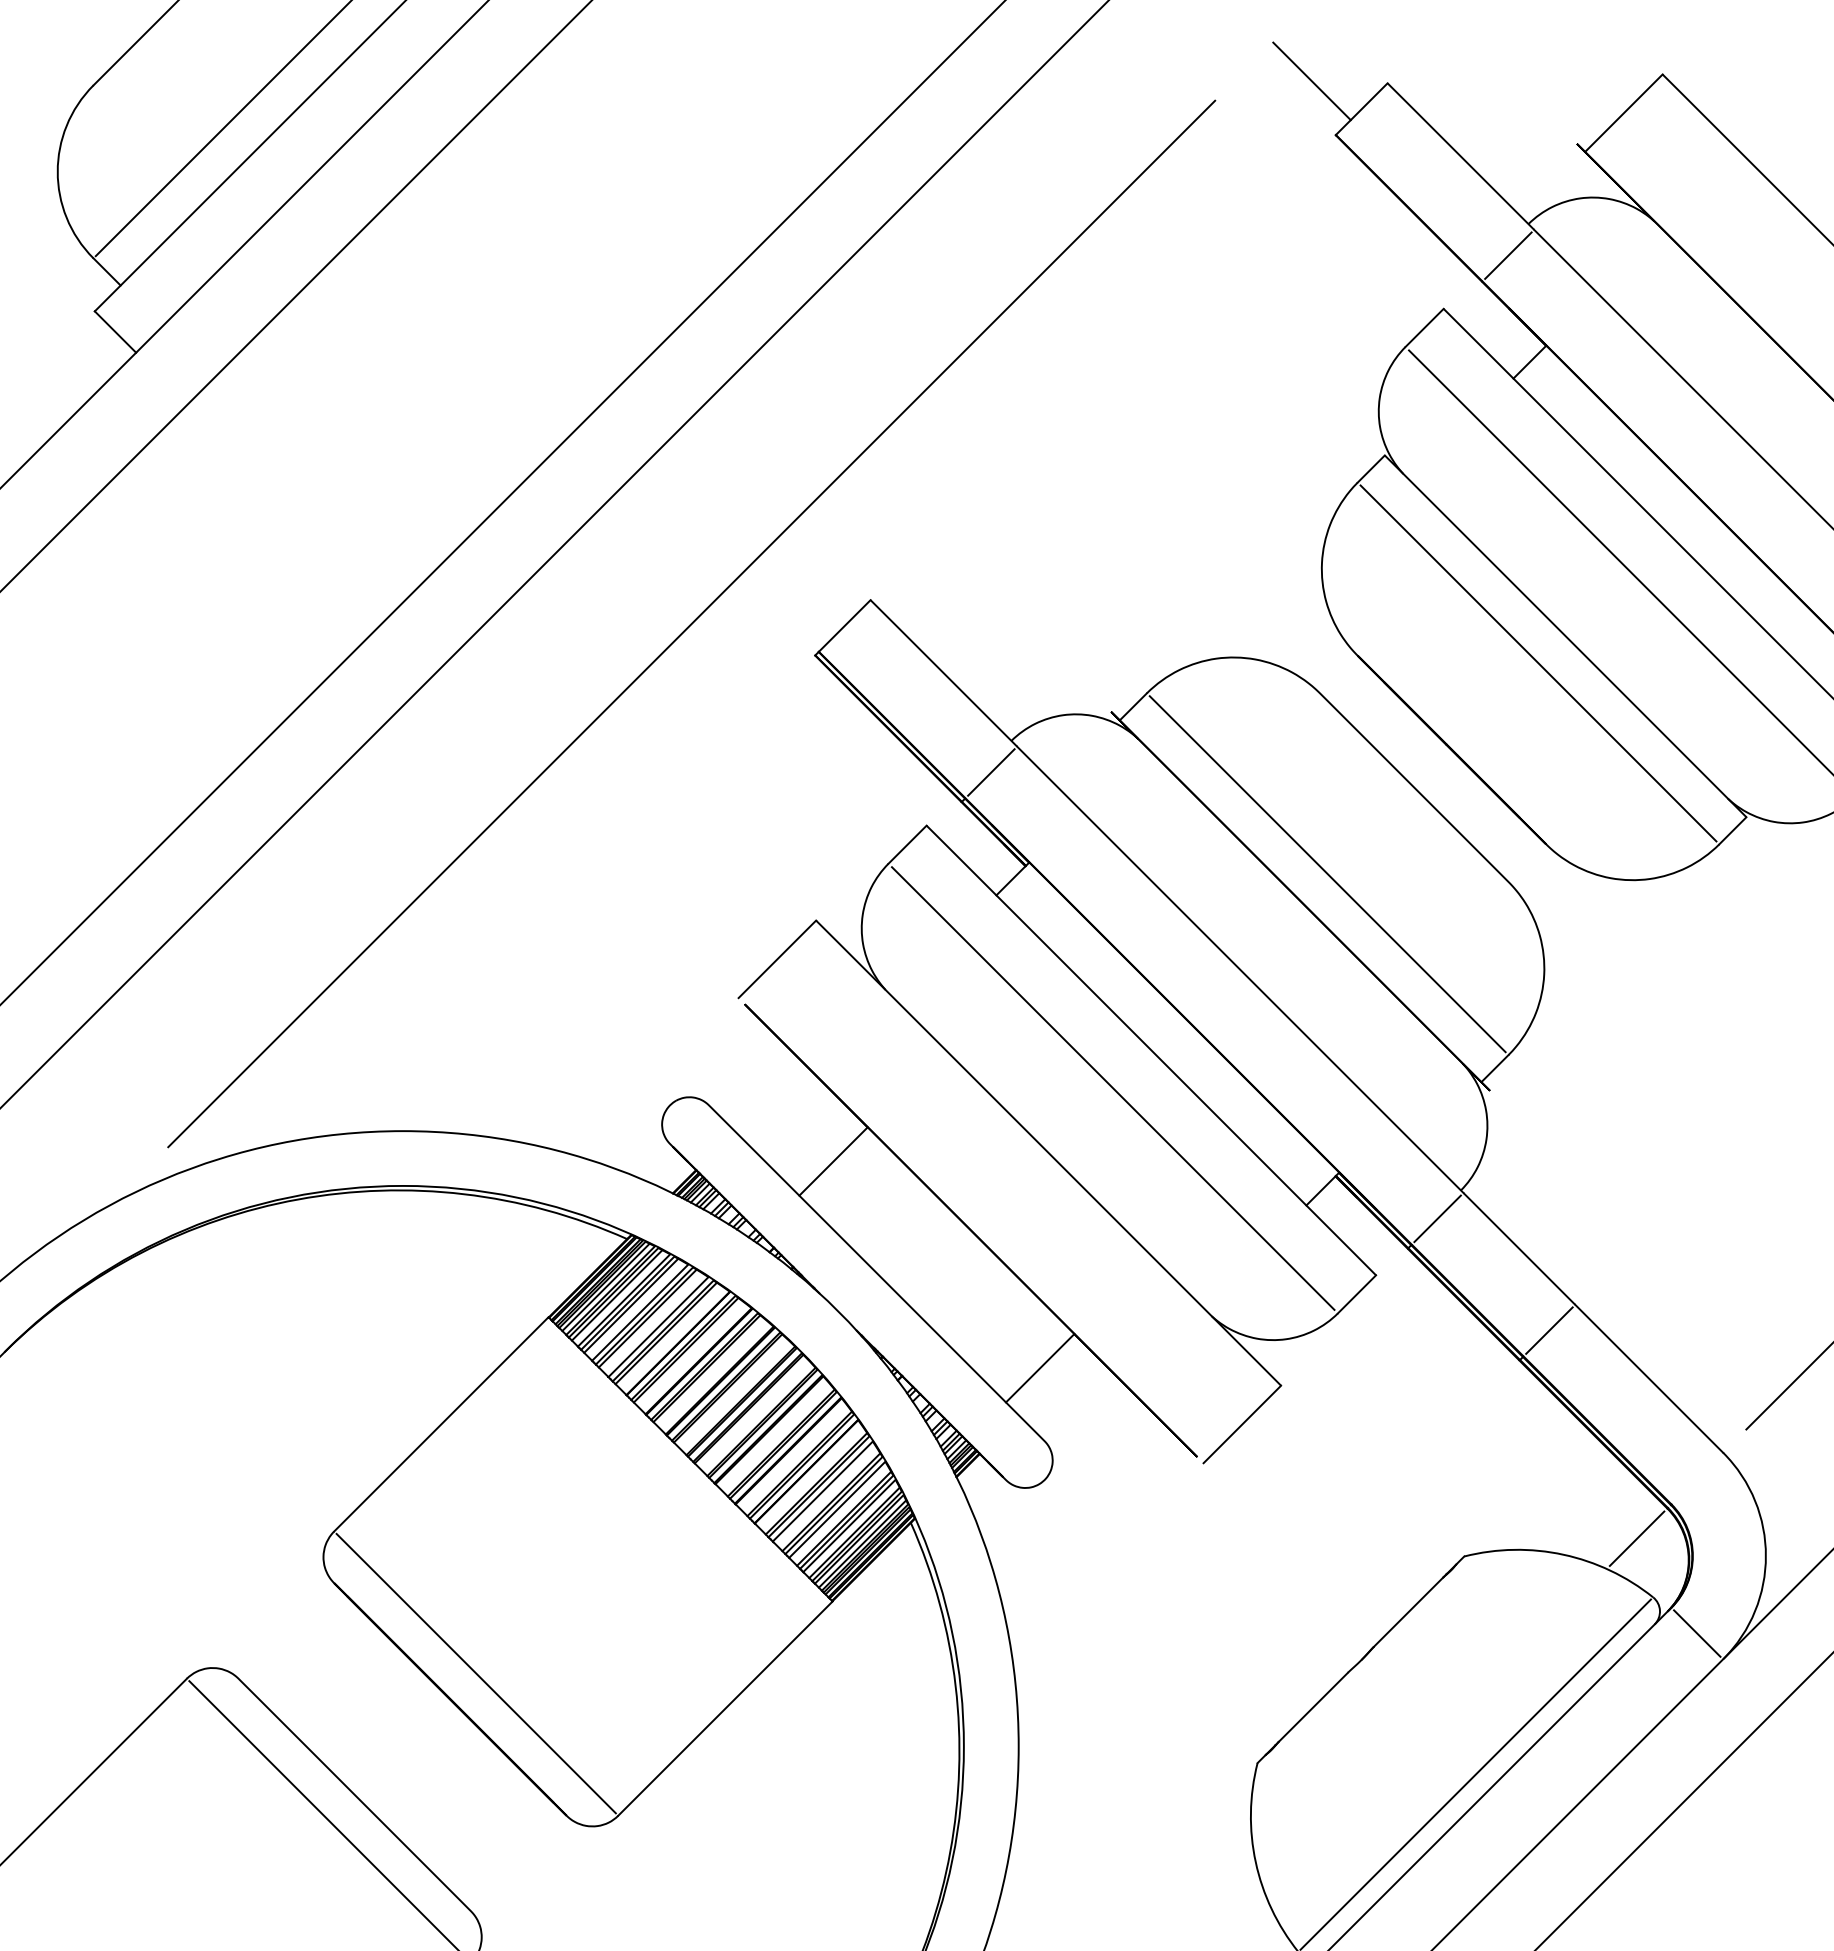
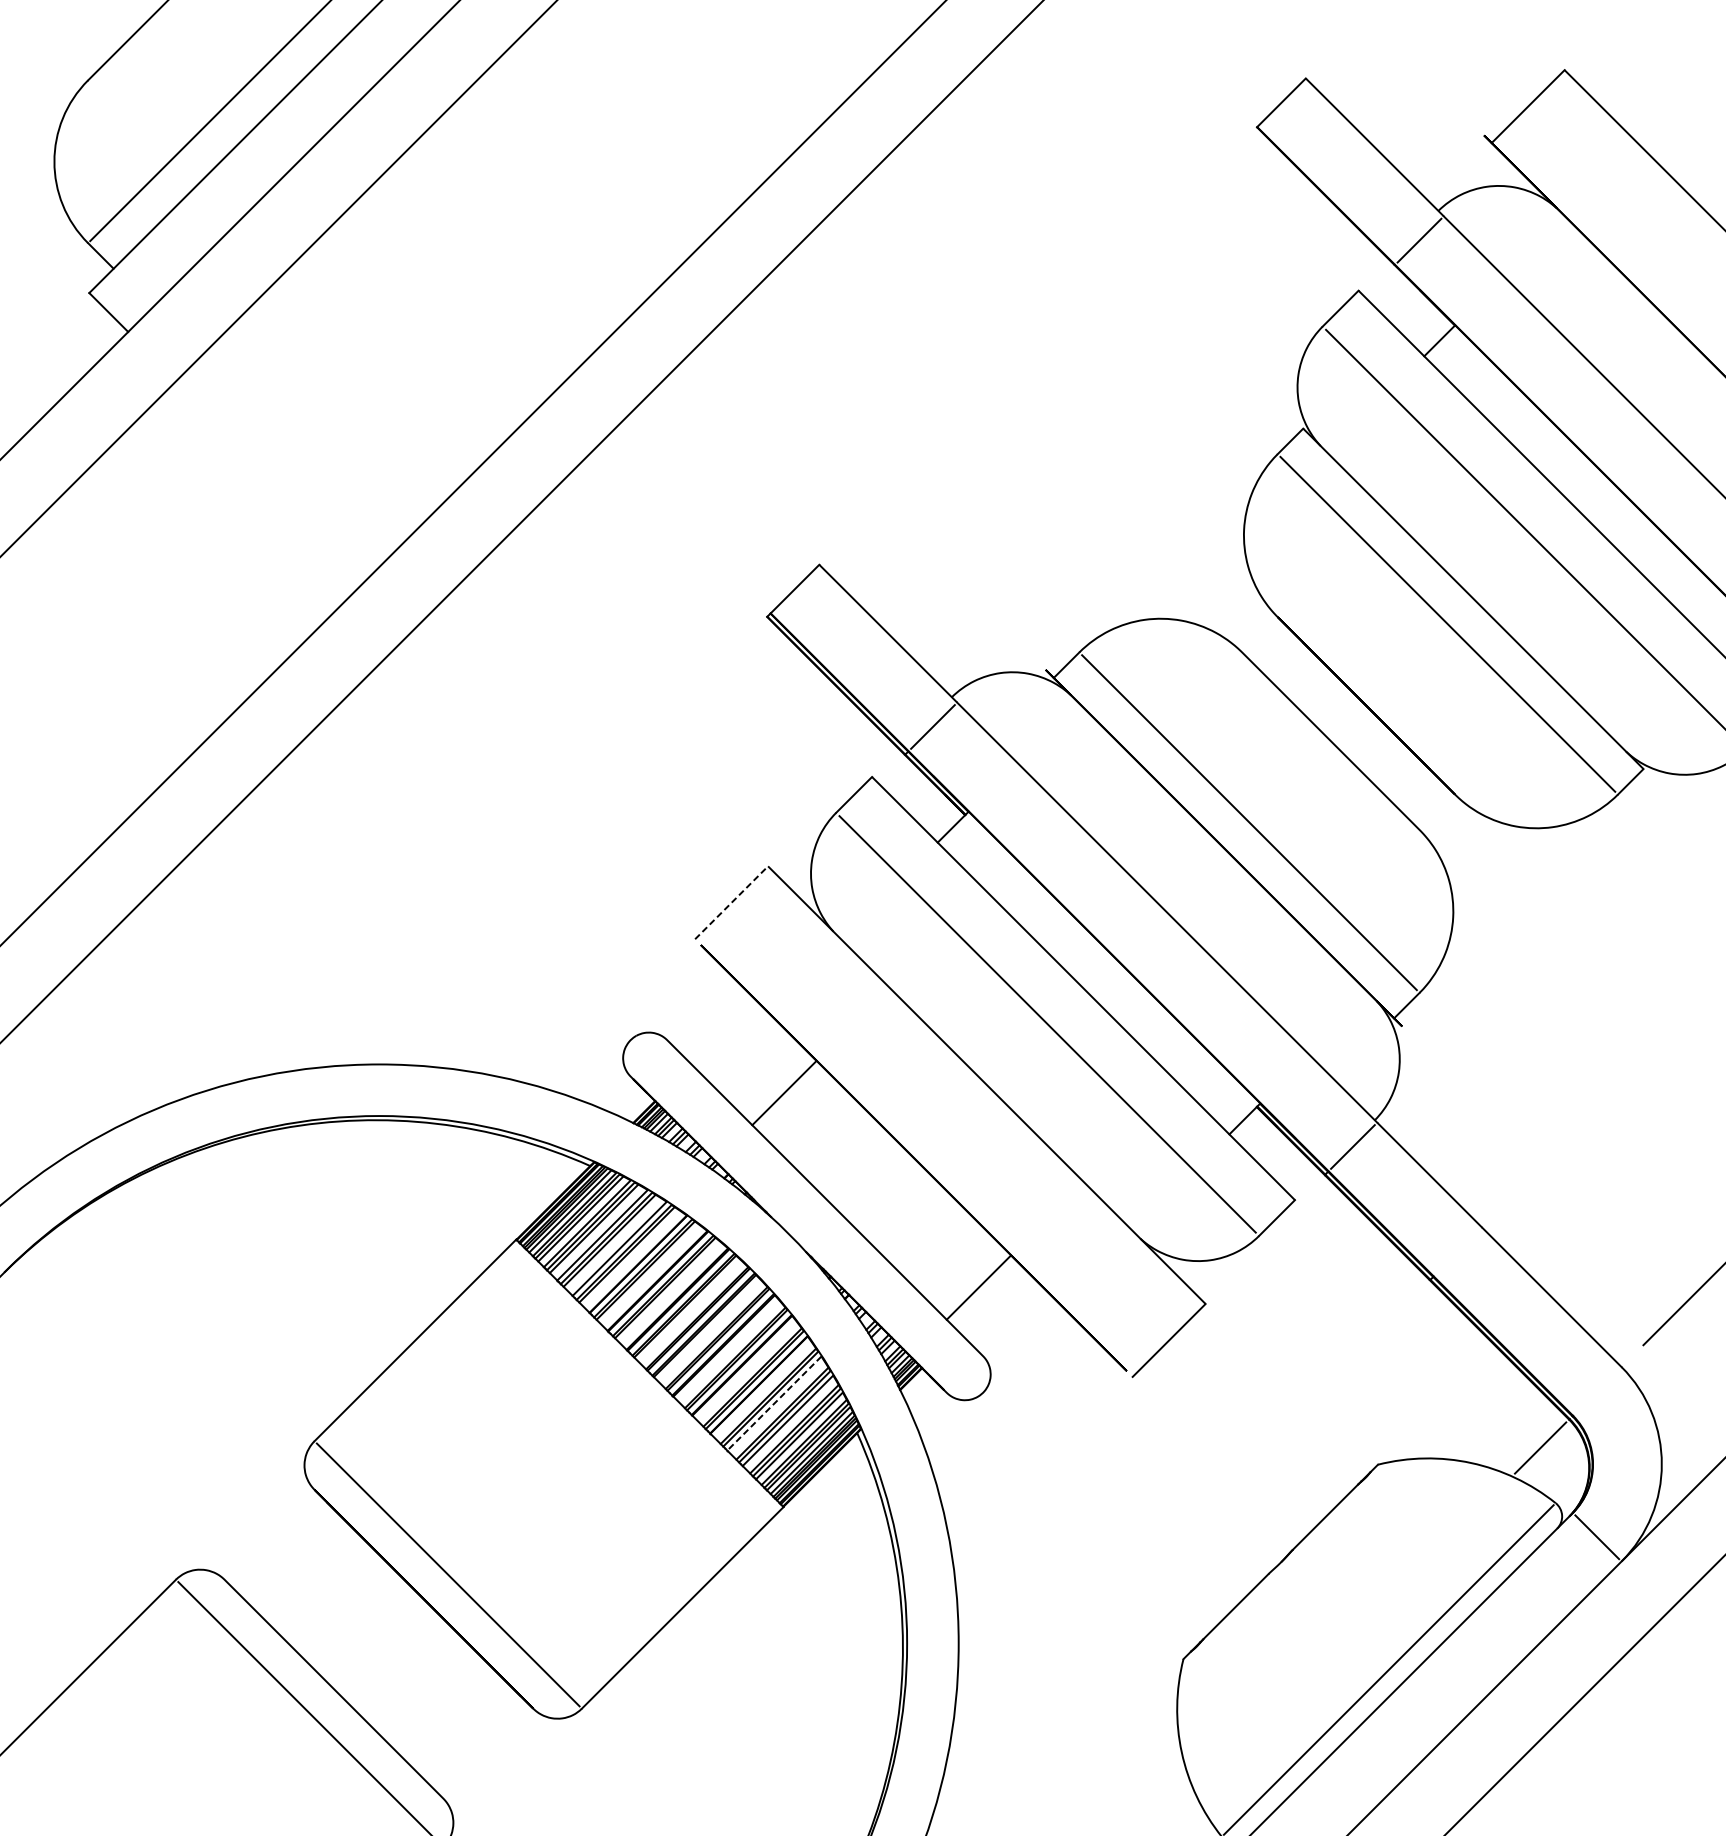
line: (1311, 81) -> (1234, 76), removed
line: (691, 623) -> (650, 586), removed
line: (777, 959) -> (731, 902), solid -> dashed
line: (1549, 1330) -> (1458, 1252), removed
line: (822, 1491) -> (774, 1403), solid -> dashed

